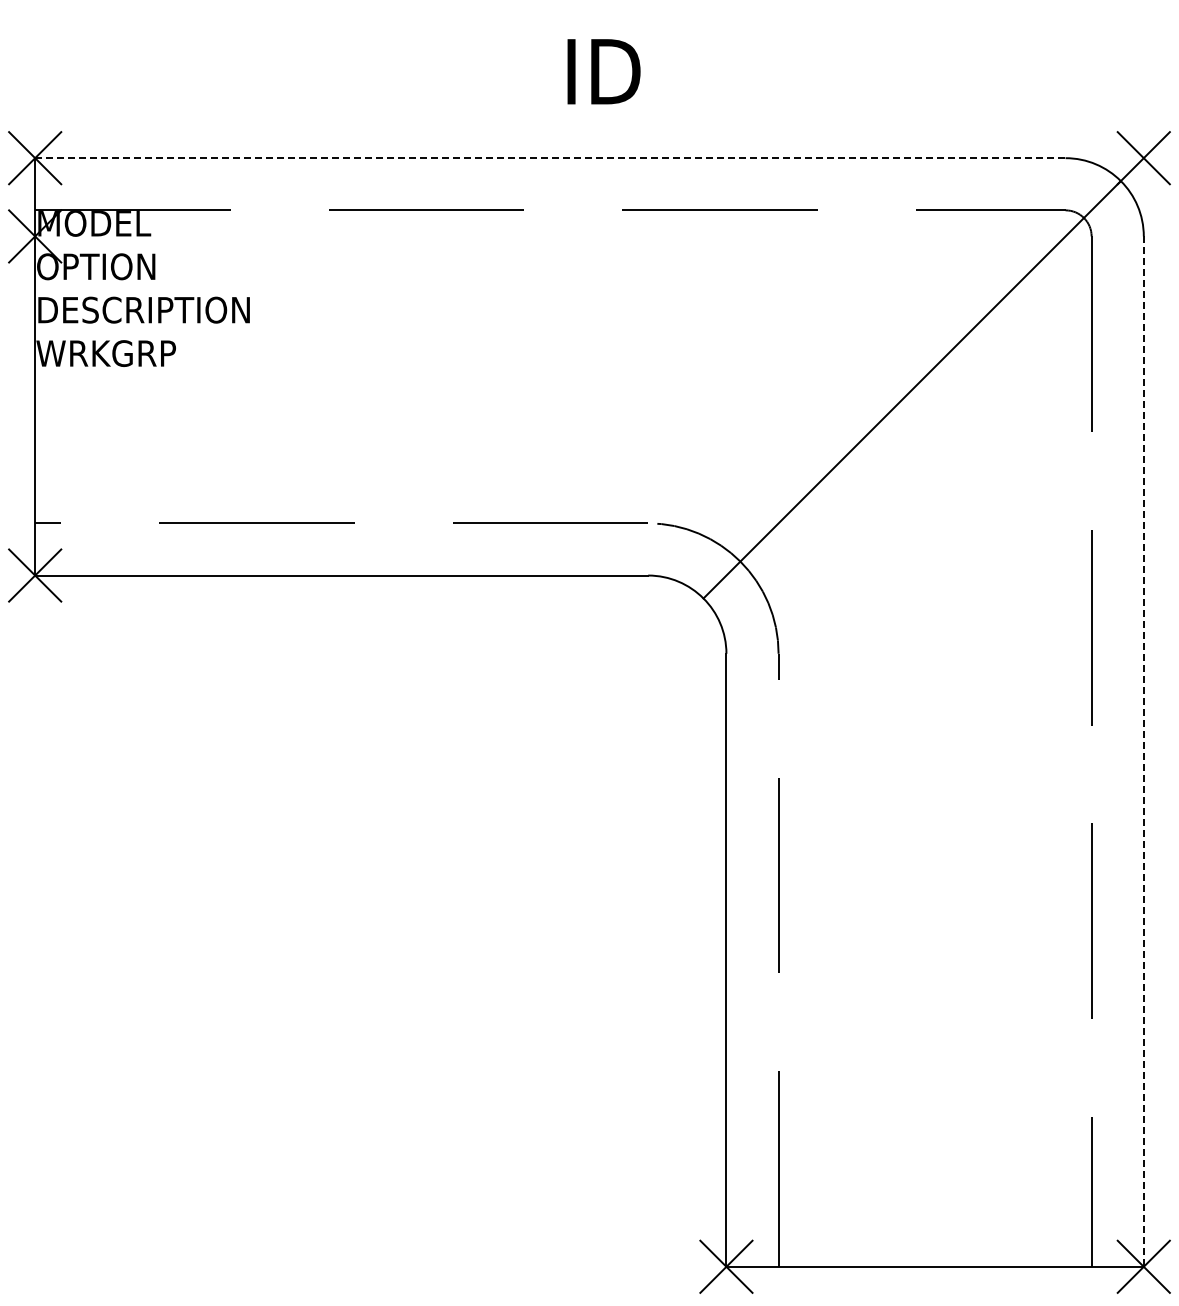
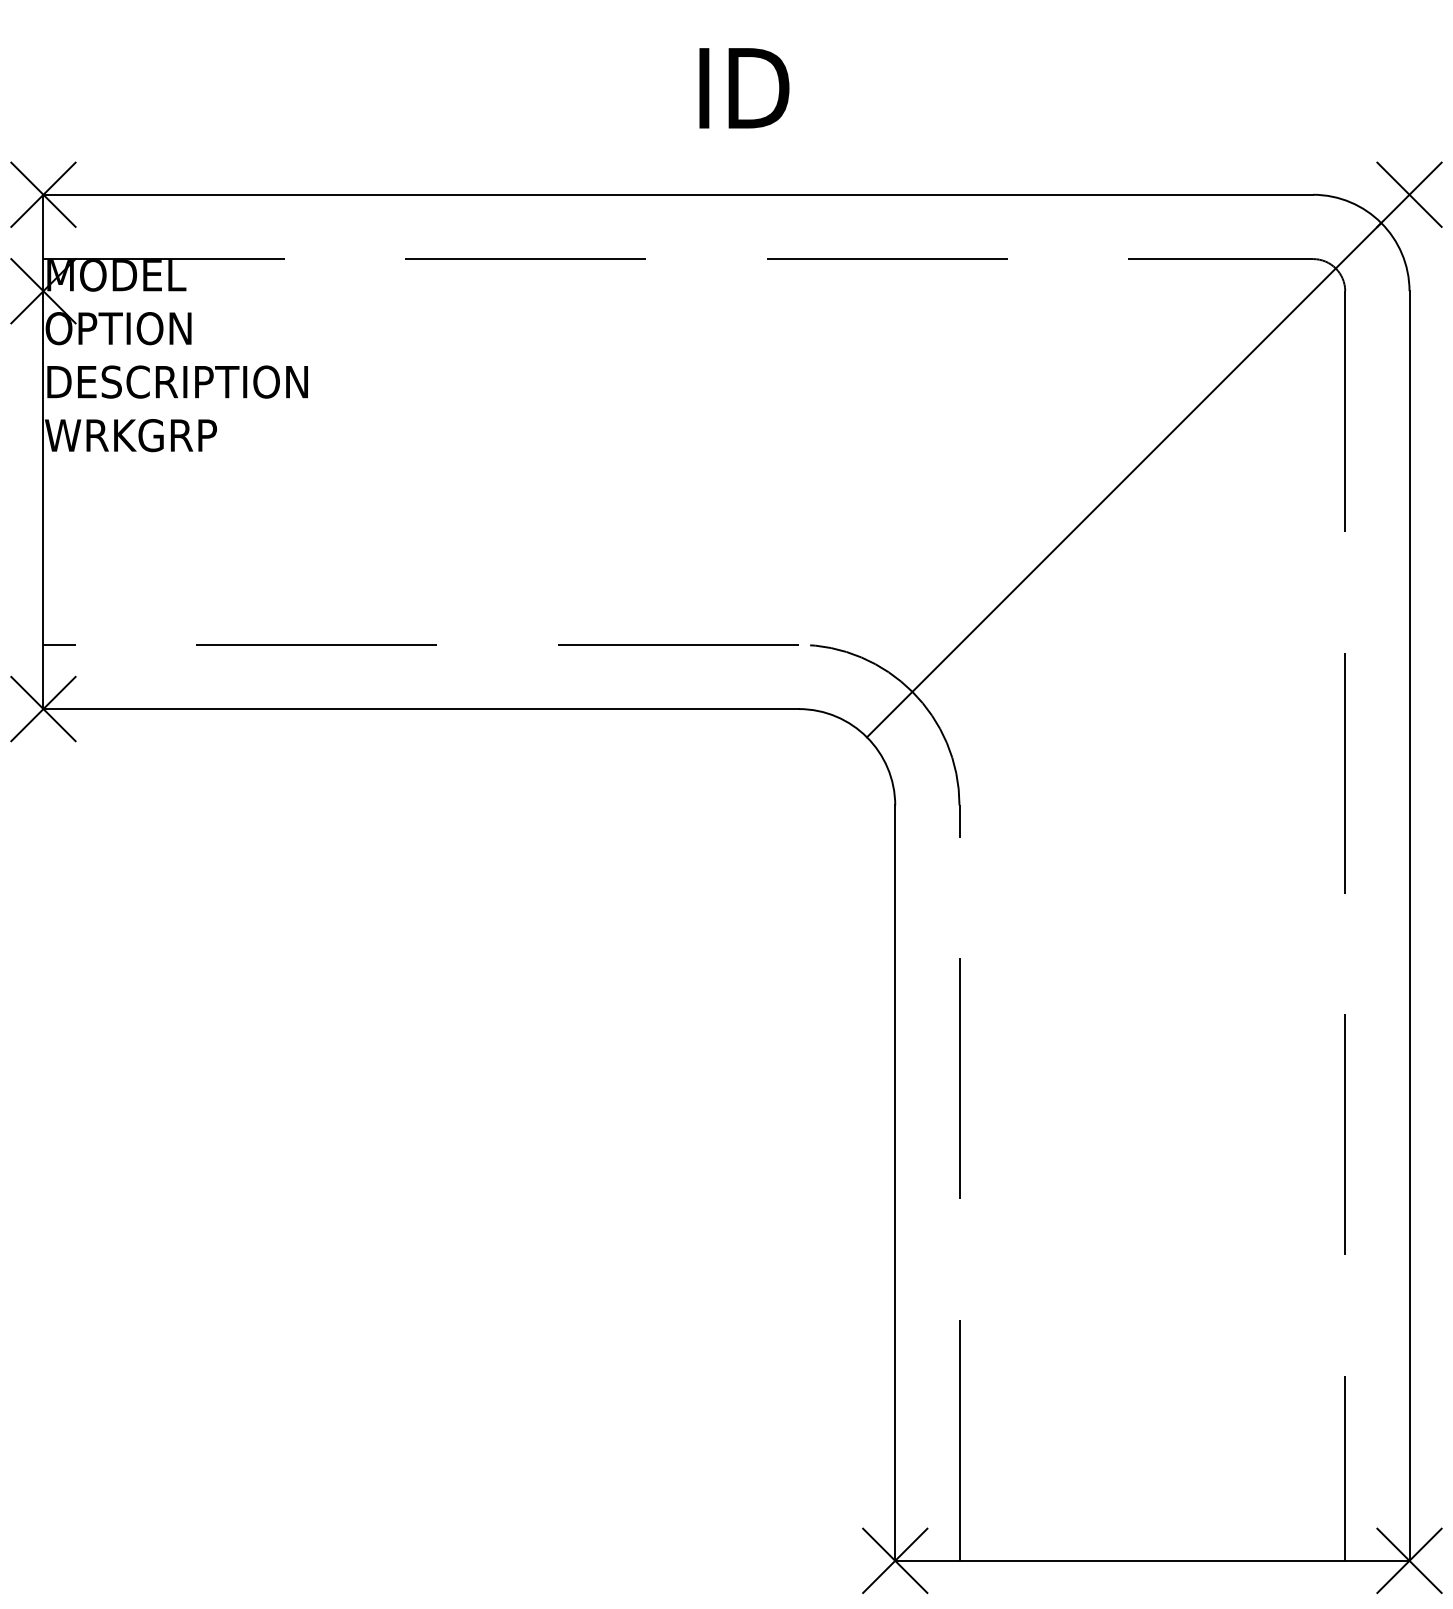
line: (550, 158) -> (678, 195), dashed -> solid
line: (1143, 752) -> (1409, 927), dashed -> solid

